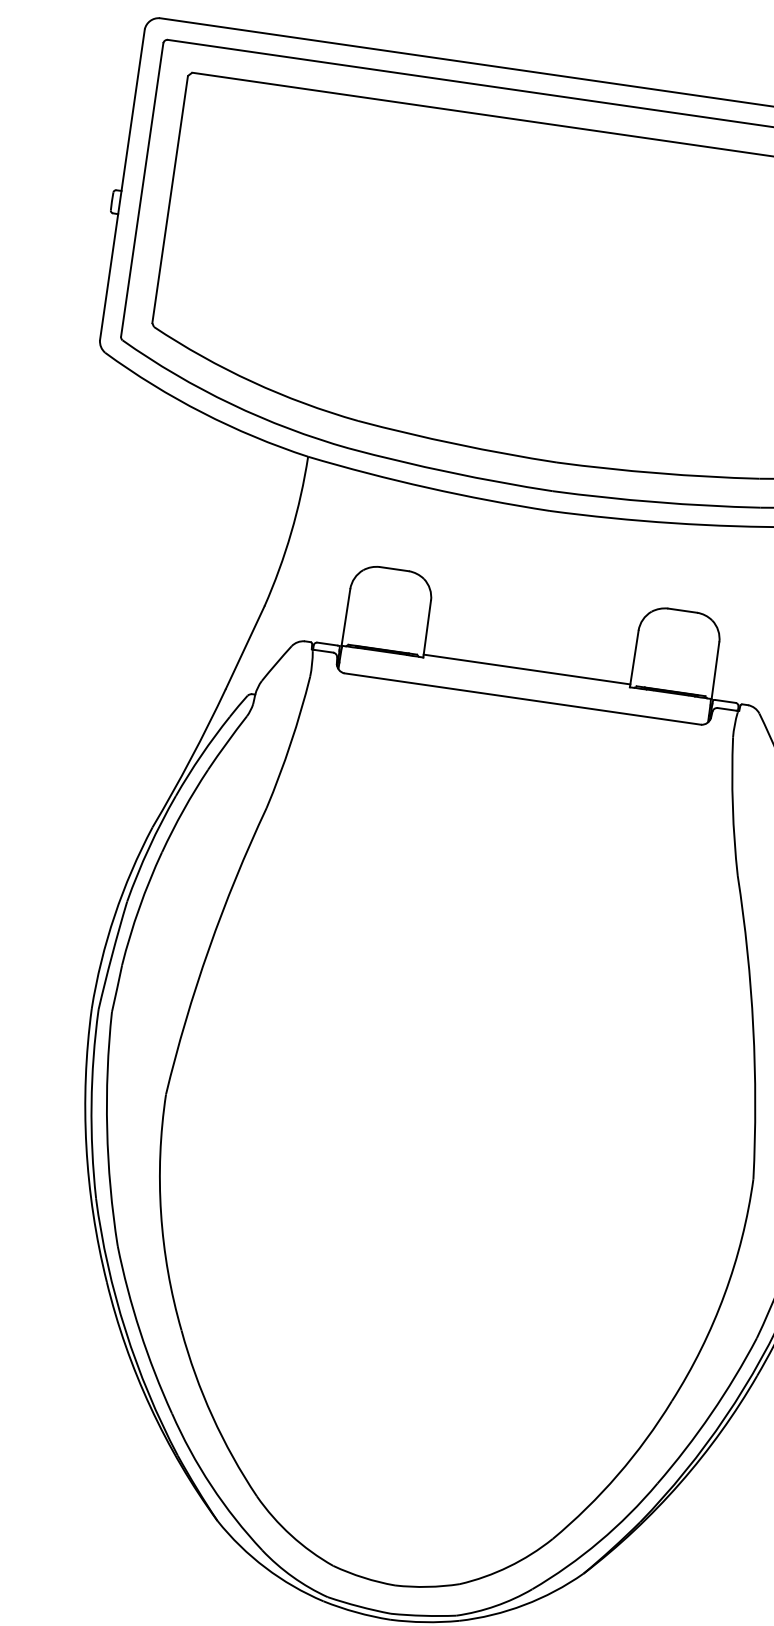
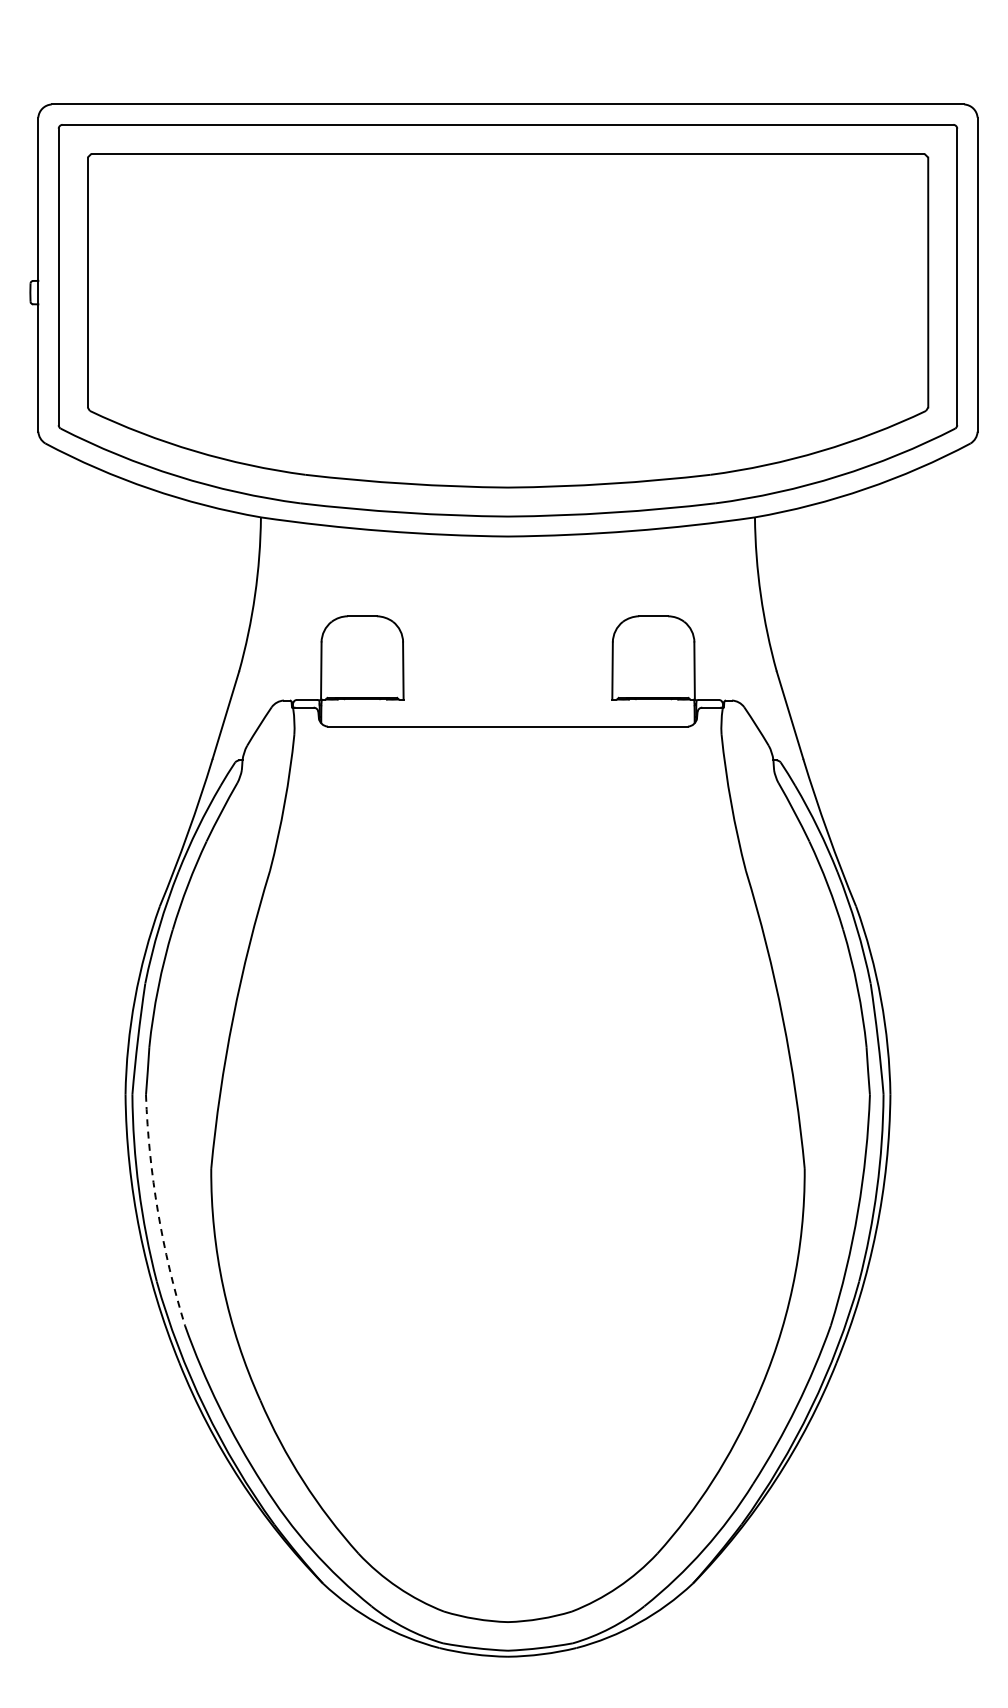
line: (526, 669) -> (507, 696), removed
arc: (106, 1129) -> (157, 1211), solid -> dashed

